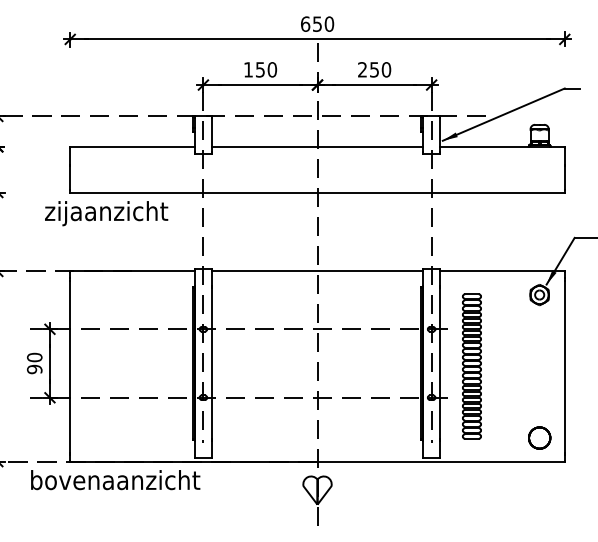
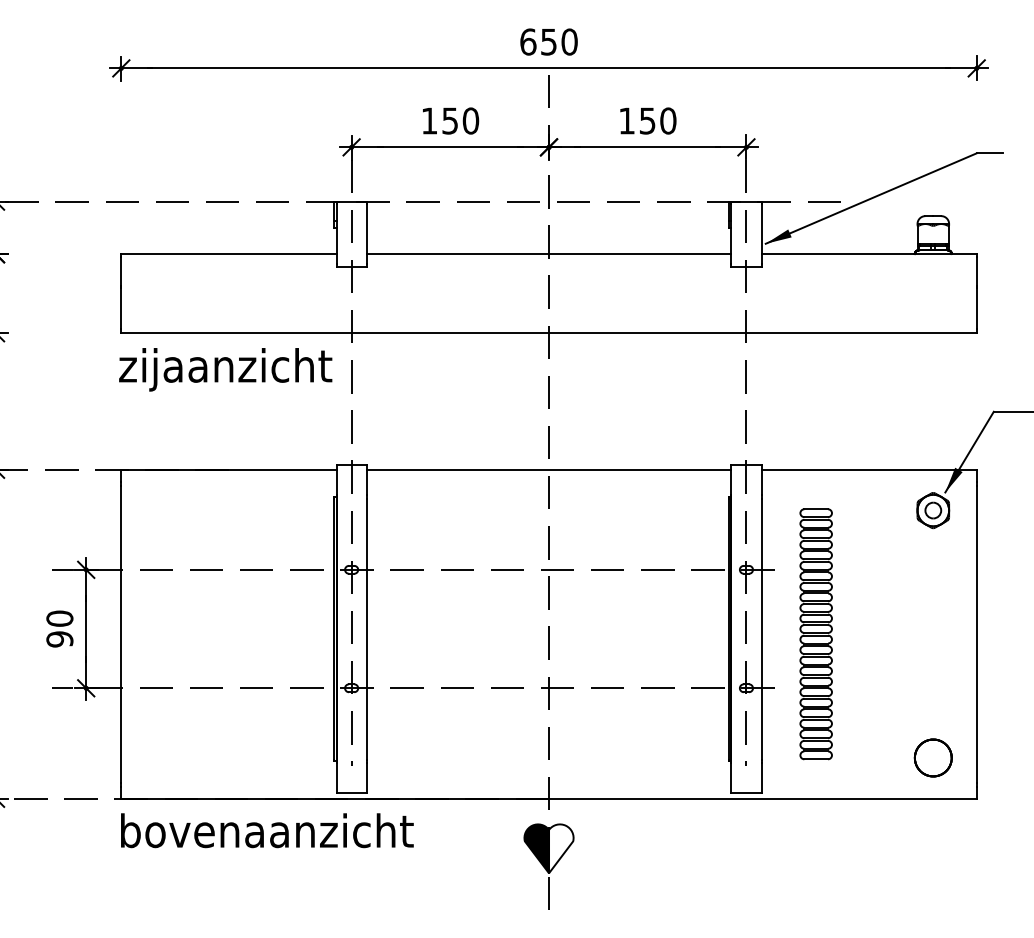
text: (362, 69) -> (626, 120), 250 -> 150
text: (106, 213) -> (225, 369), moved
text: (115, 480) -> (267, 831), moved
fill: (310, 490) -> (536, 848), added

